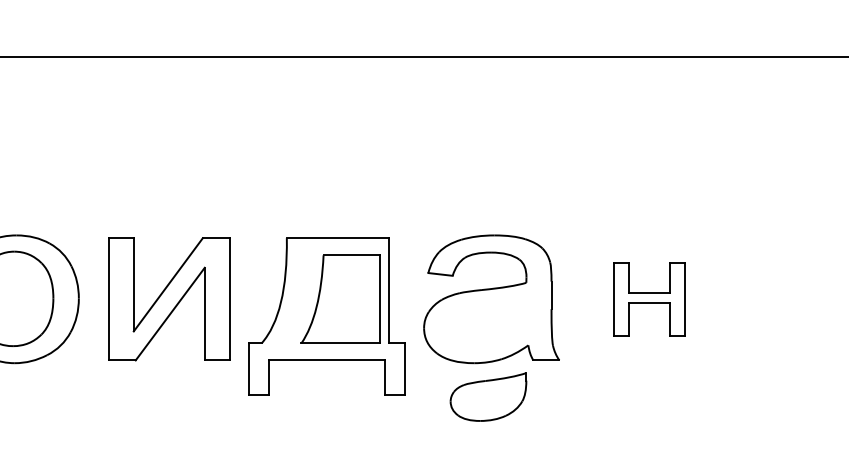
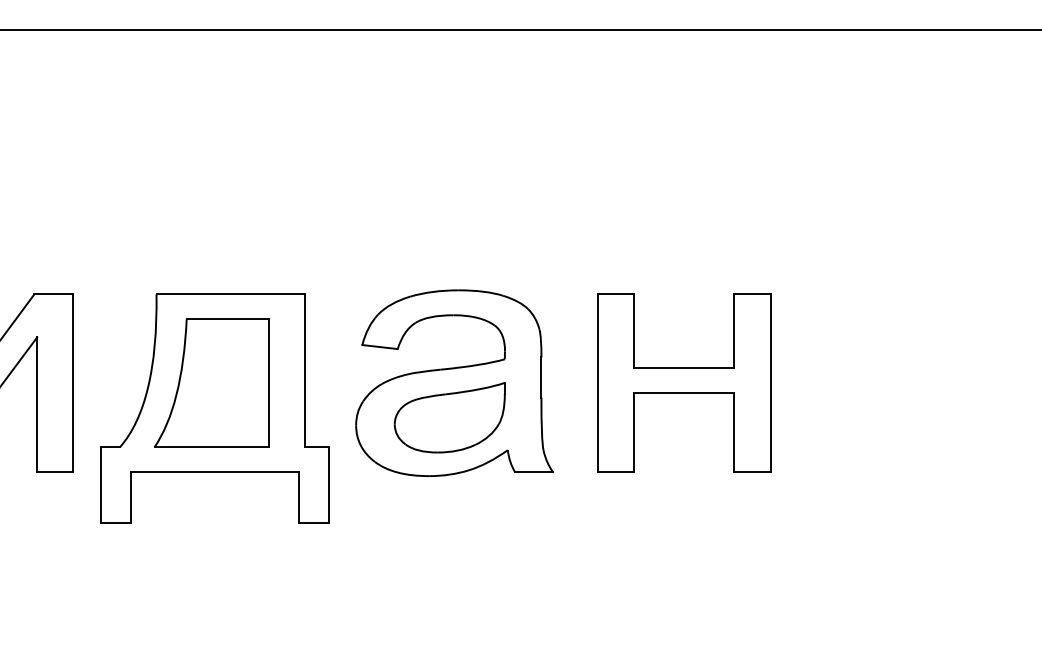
part: (340, 298) -> (211, 382), moved
part: (649, 298) -> (683, 382), size x1.67
part: (488, 396) -> (449, 416), moved

